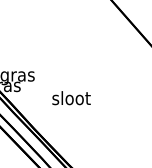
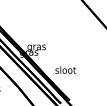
text: (71, 96) -> (65, 69), moved

